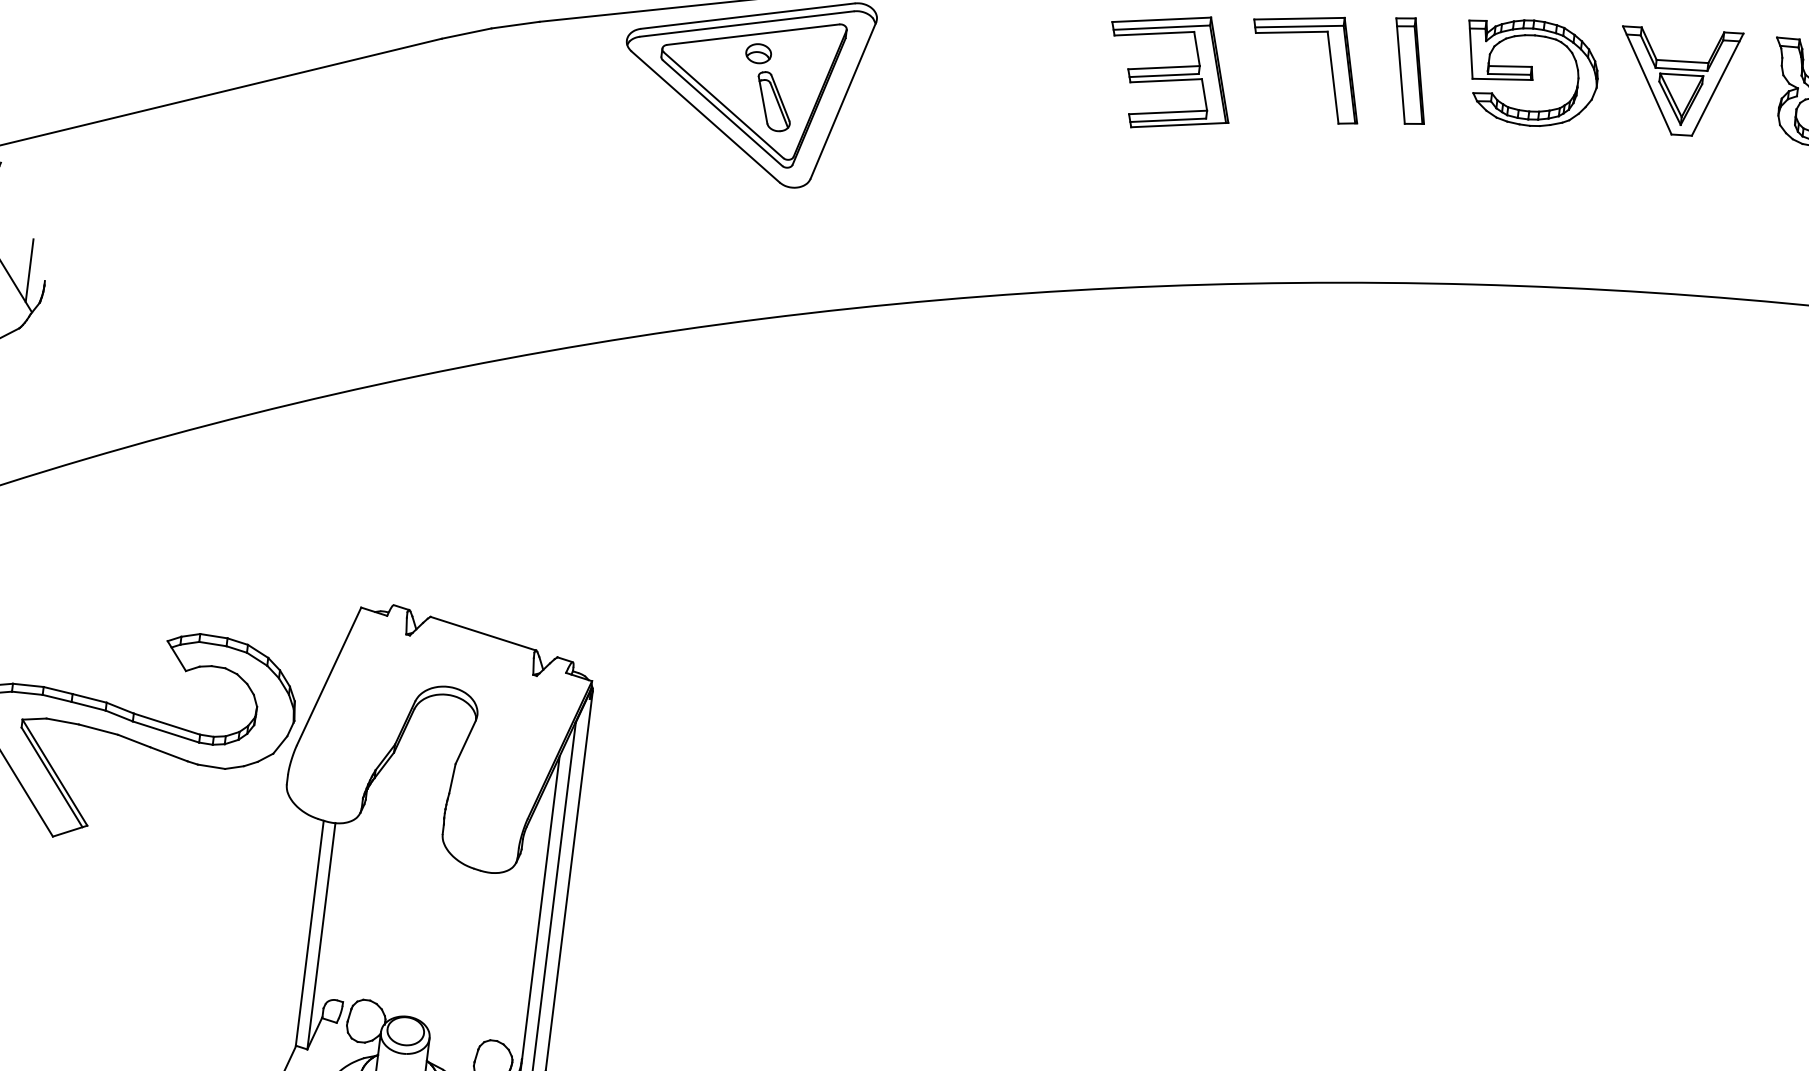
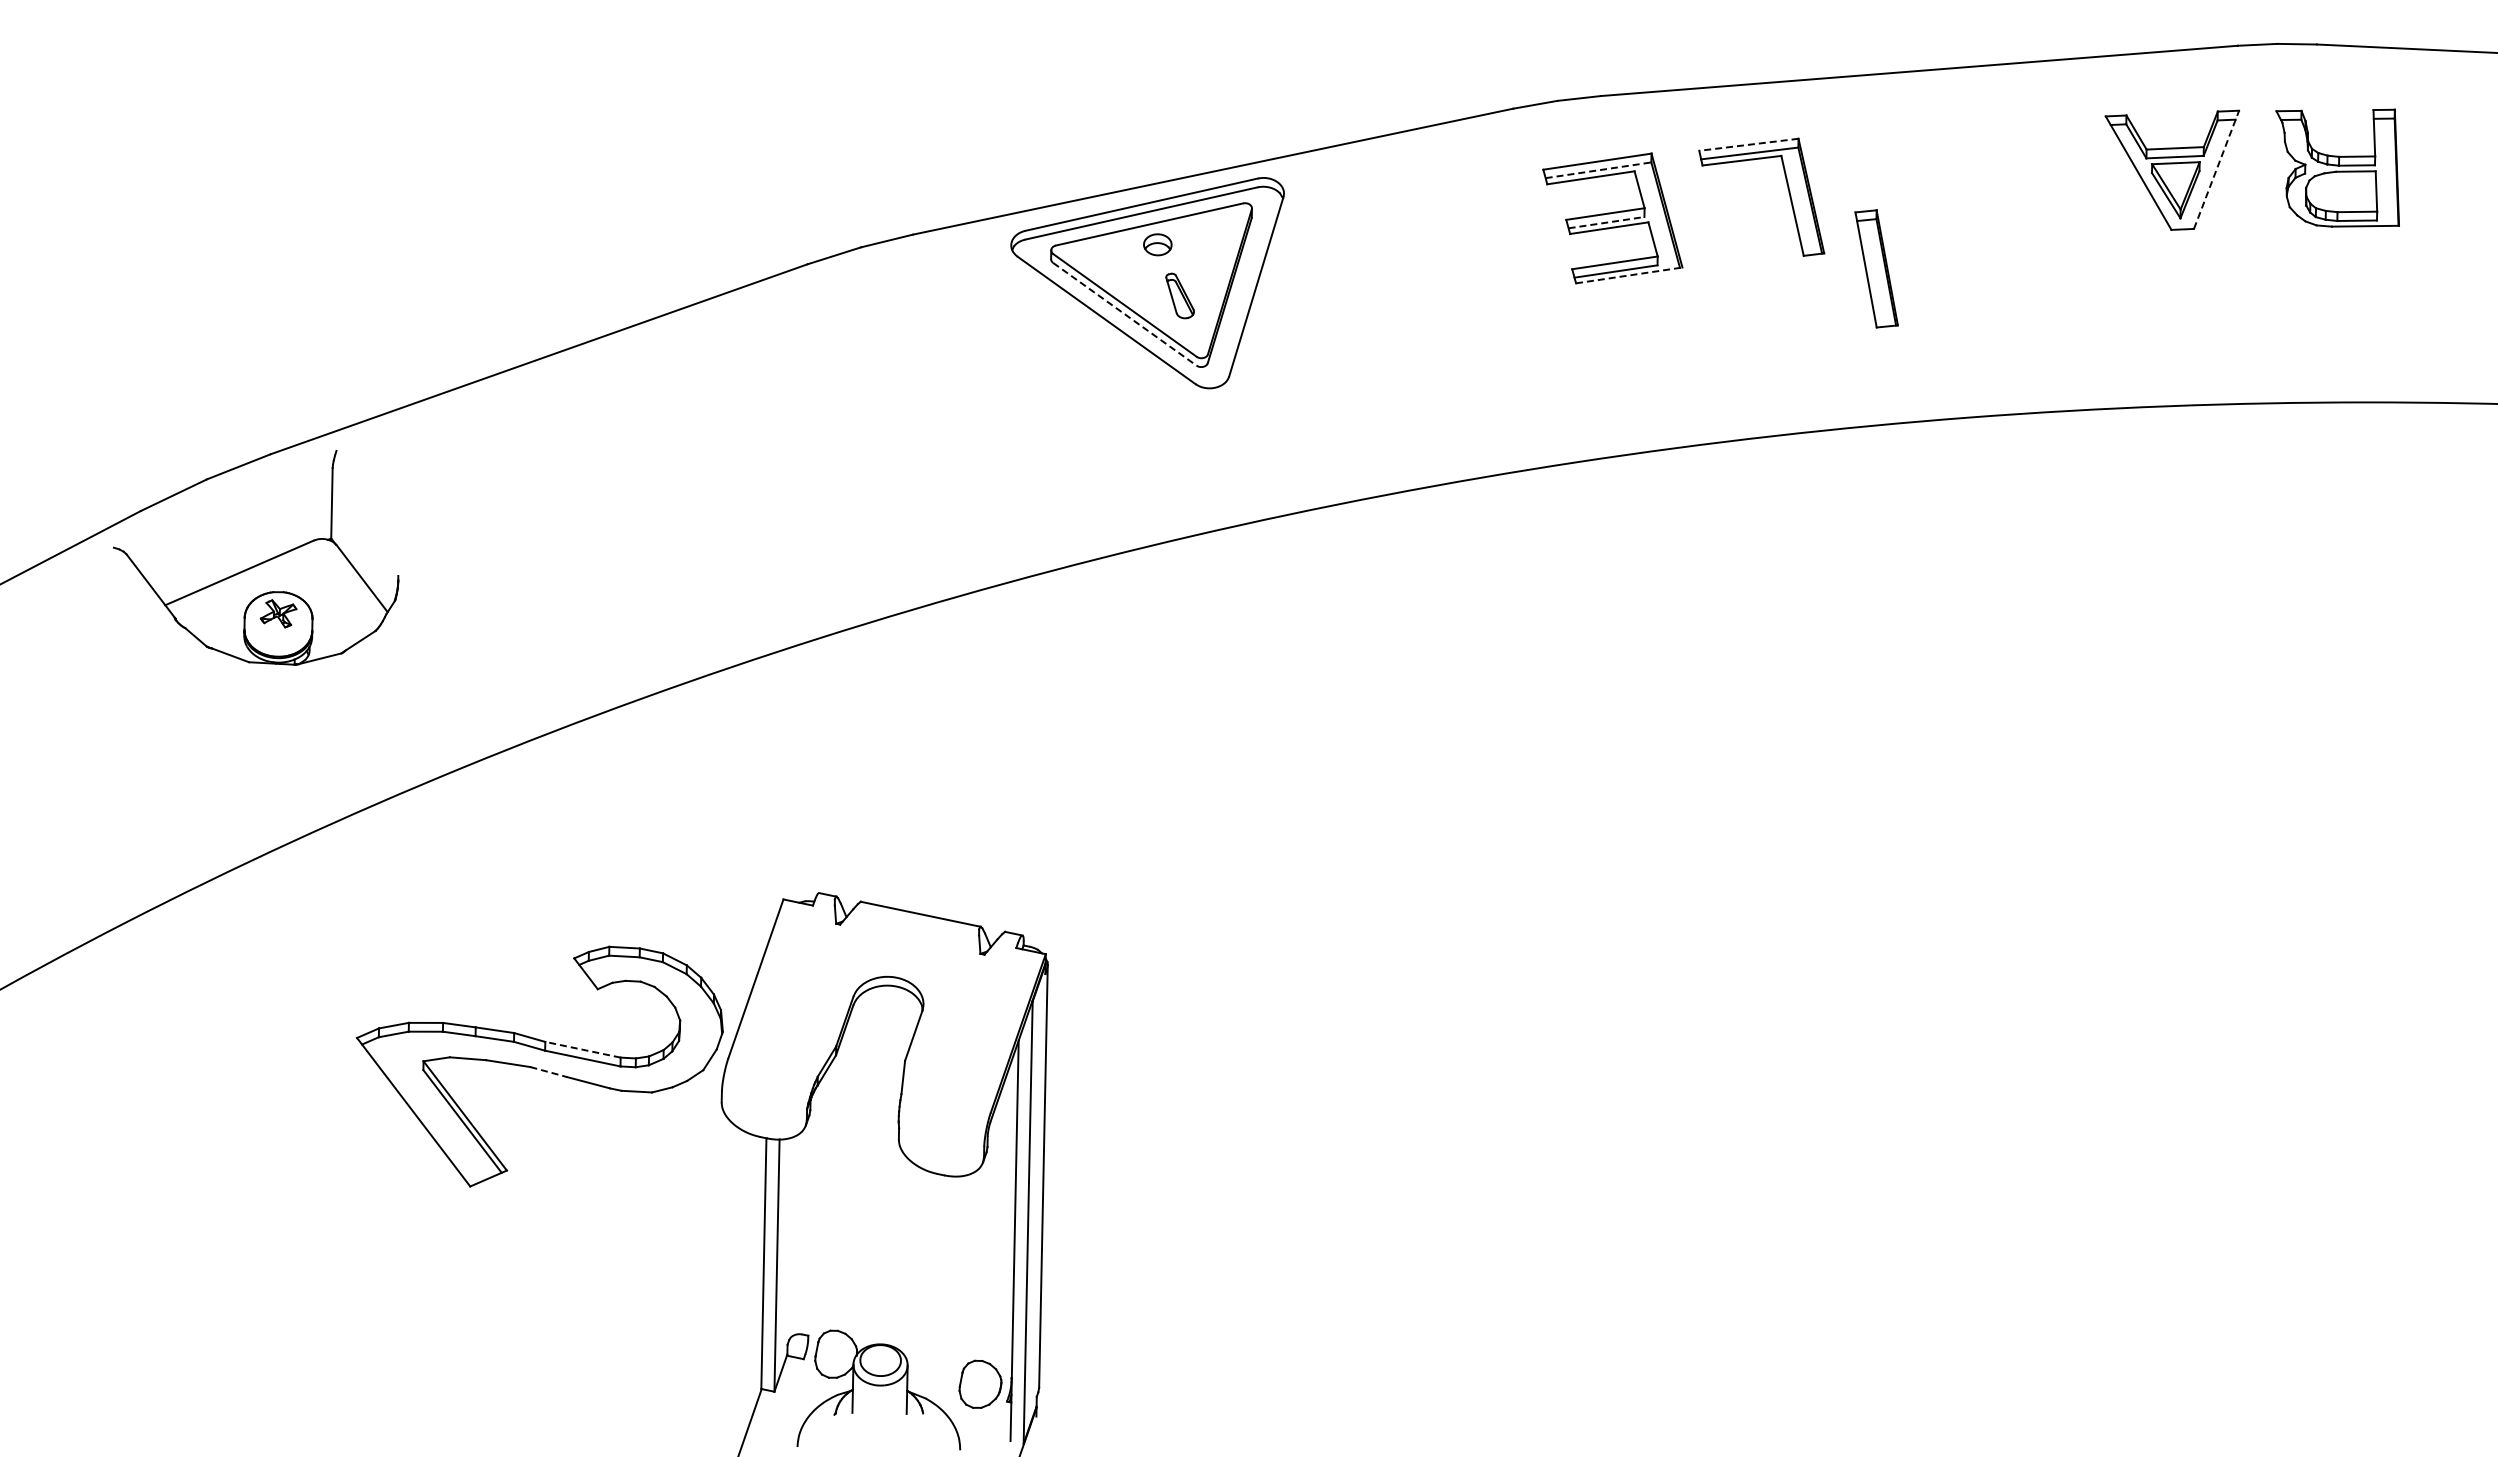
line: (1299, 18) -> (1748, 144), solid -> dashed
line: (1162, 27) -> (1599, 170), solid -> dashed
part: (1410, 70) -> (1876, 268), moved
part: (1530, 73) -> (2009, 178), removed
line: (1164, 75) -> (1606, 222), solid -> dashed
line: (1717, 84) -> (2216, 169), solid -> dashed
part: (773, 101) -> (1179, 295), size x0.7
line: (723, 113) -> (1125, 314), solid -> dashed
line: (1179, 125) -> (1629, 275), solid -> dashed
line: (28, 270) -> (379, 566), removed
line: (166, 723) -> (582, 1049), solid -> dashed
line: (134, 741) -> (549, 1072), solid -> dashed

